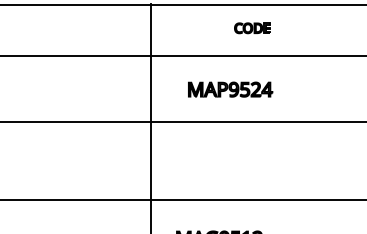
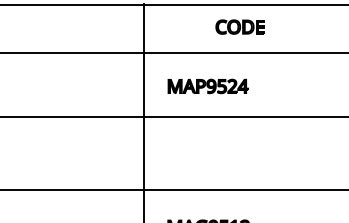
part: (251, 27) -> (239, 26), size x1.43
part: (229, 89) -> (207, 86), moved

